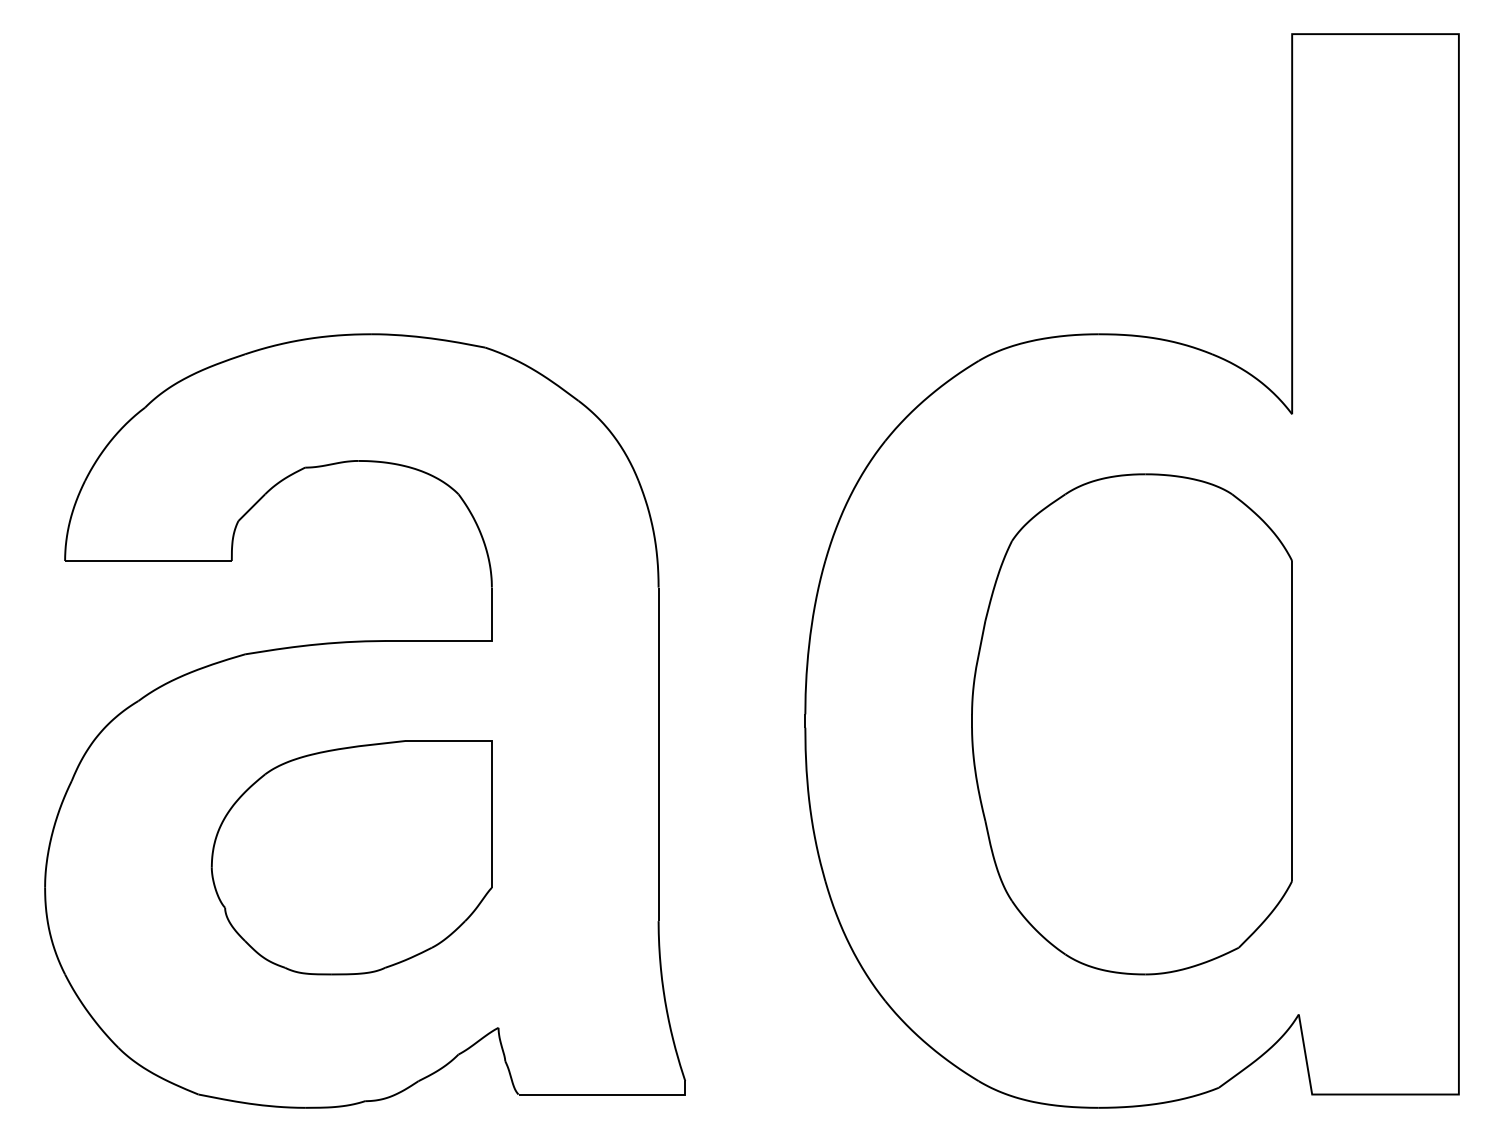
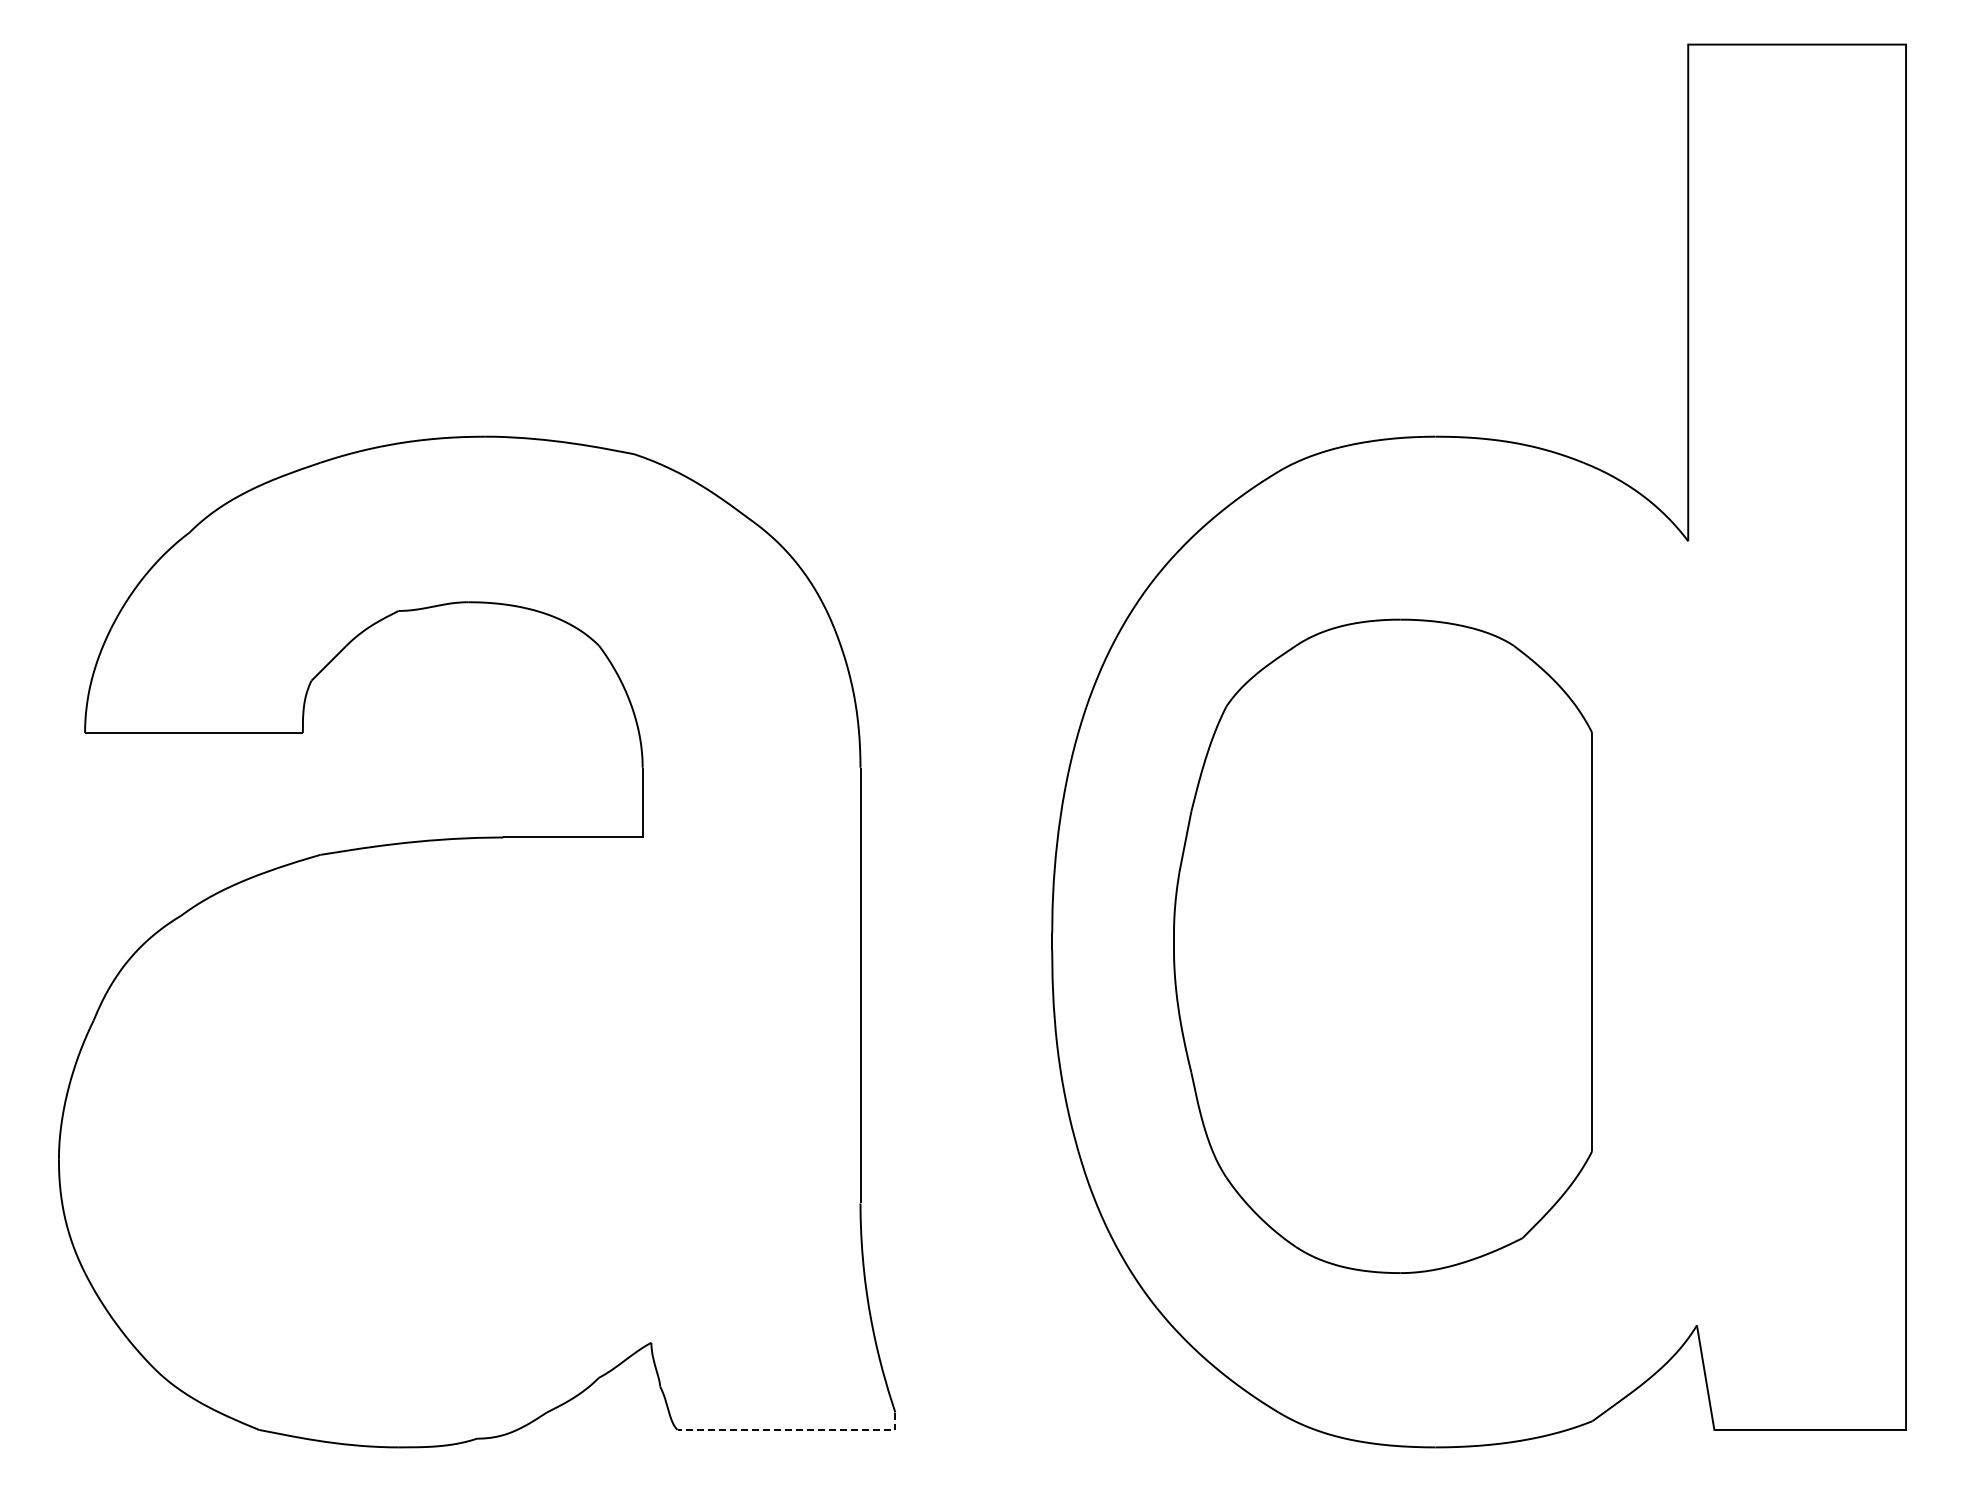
part: (1131, 723) -> (1382, 945), moved
part: (351, 857) -> (459, 1120), removed
line: (608, 1094) -> (795, 1429), solid -> dashed

